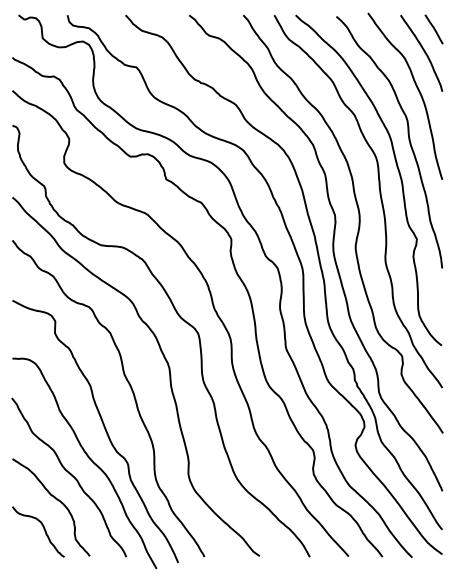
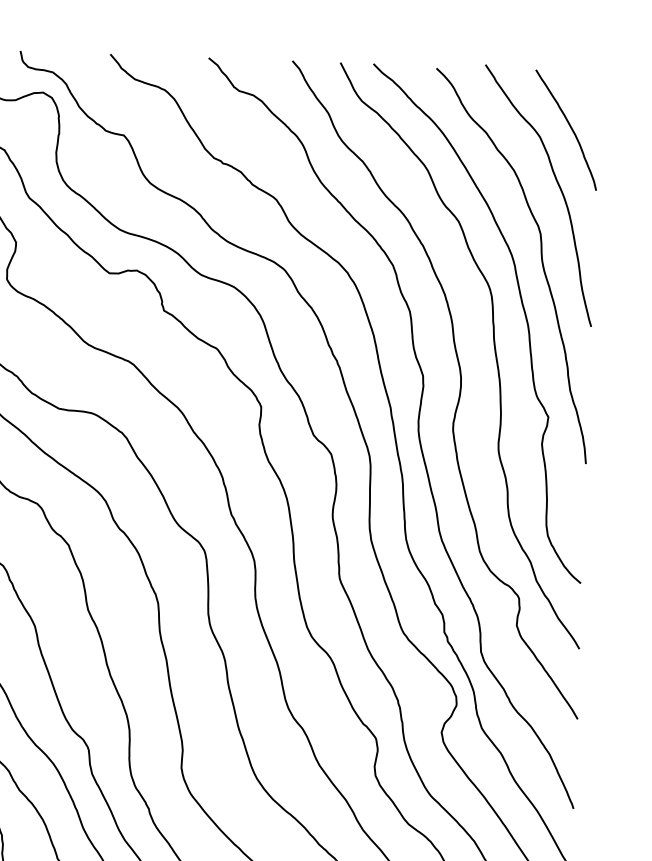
line: (433, 29) -> (585, 93), removed

